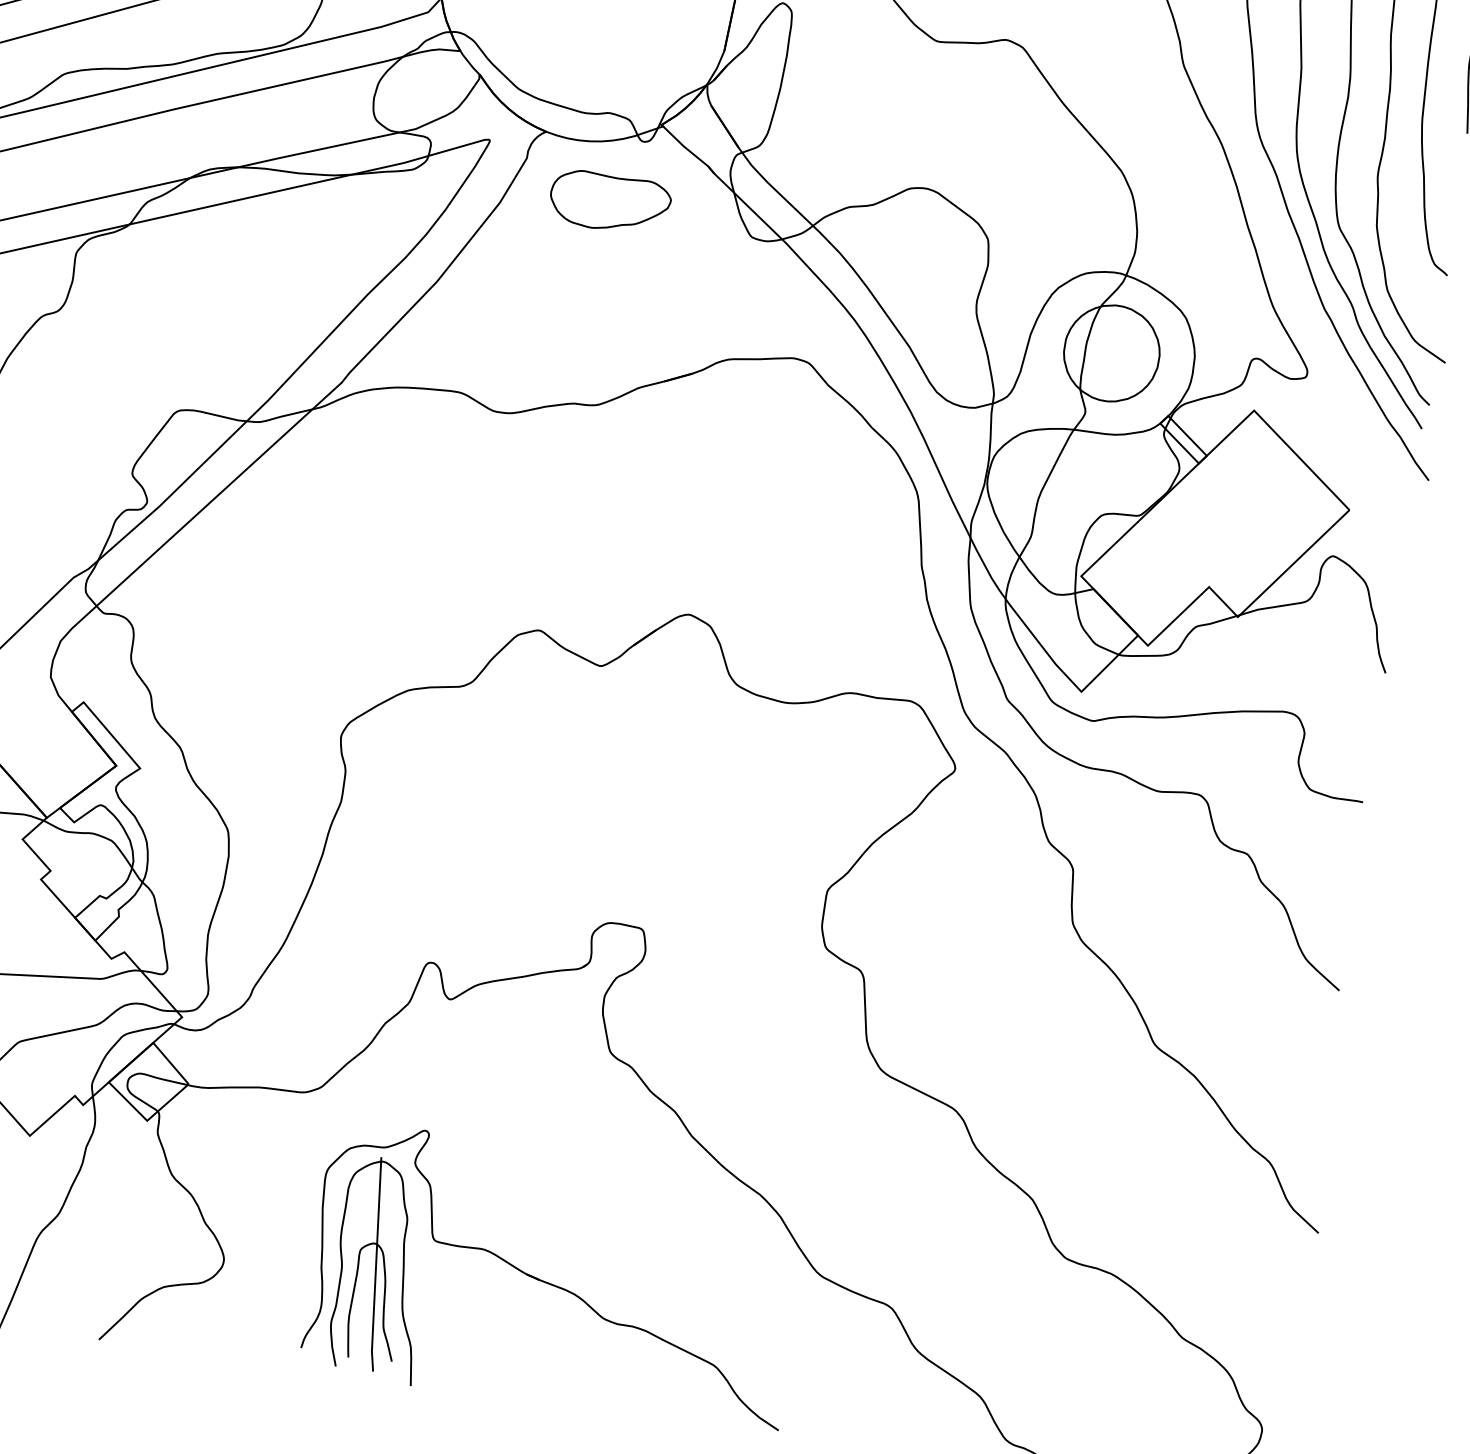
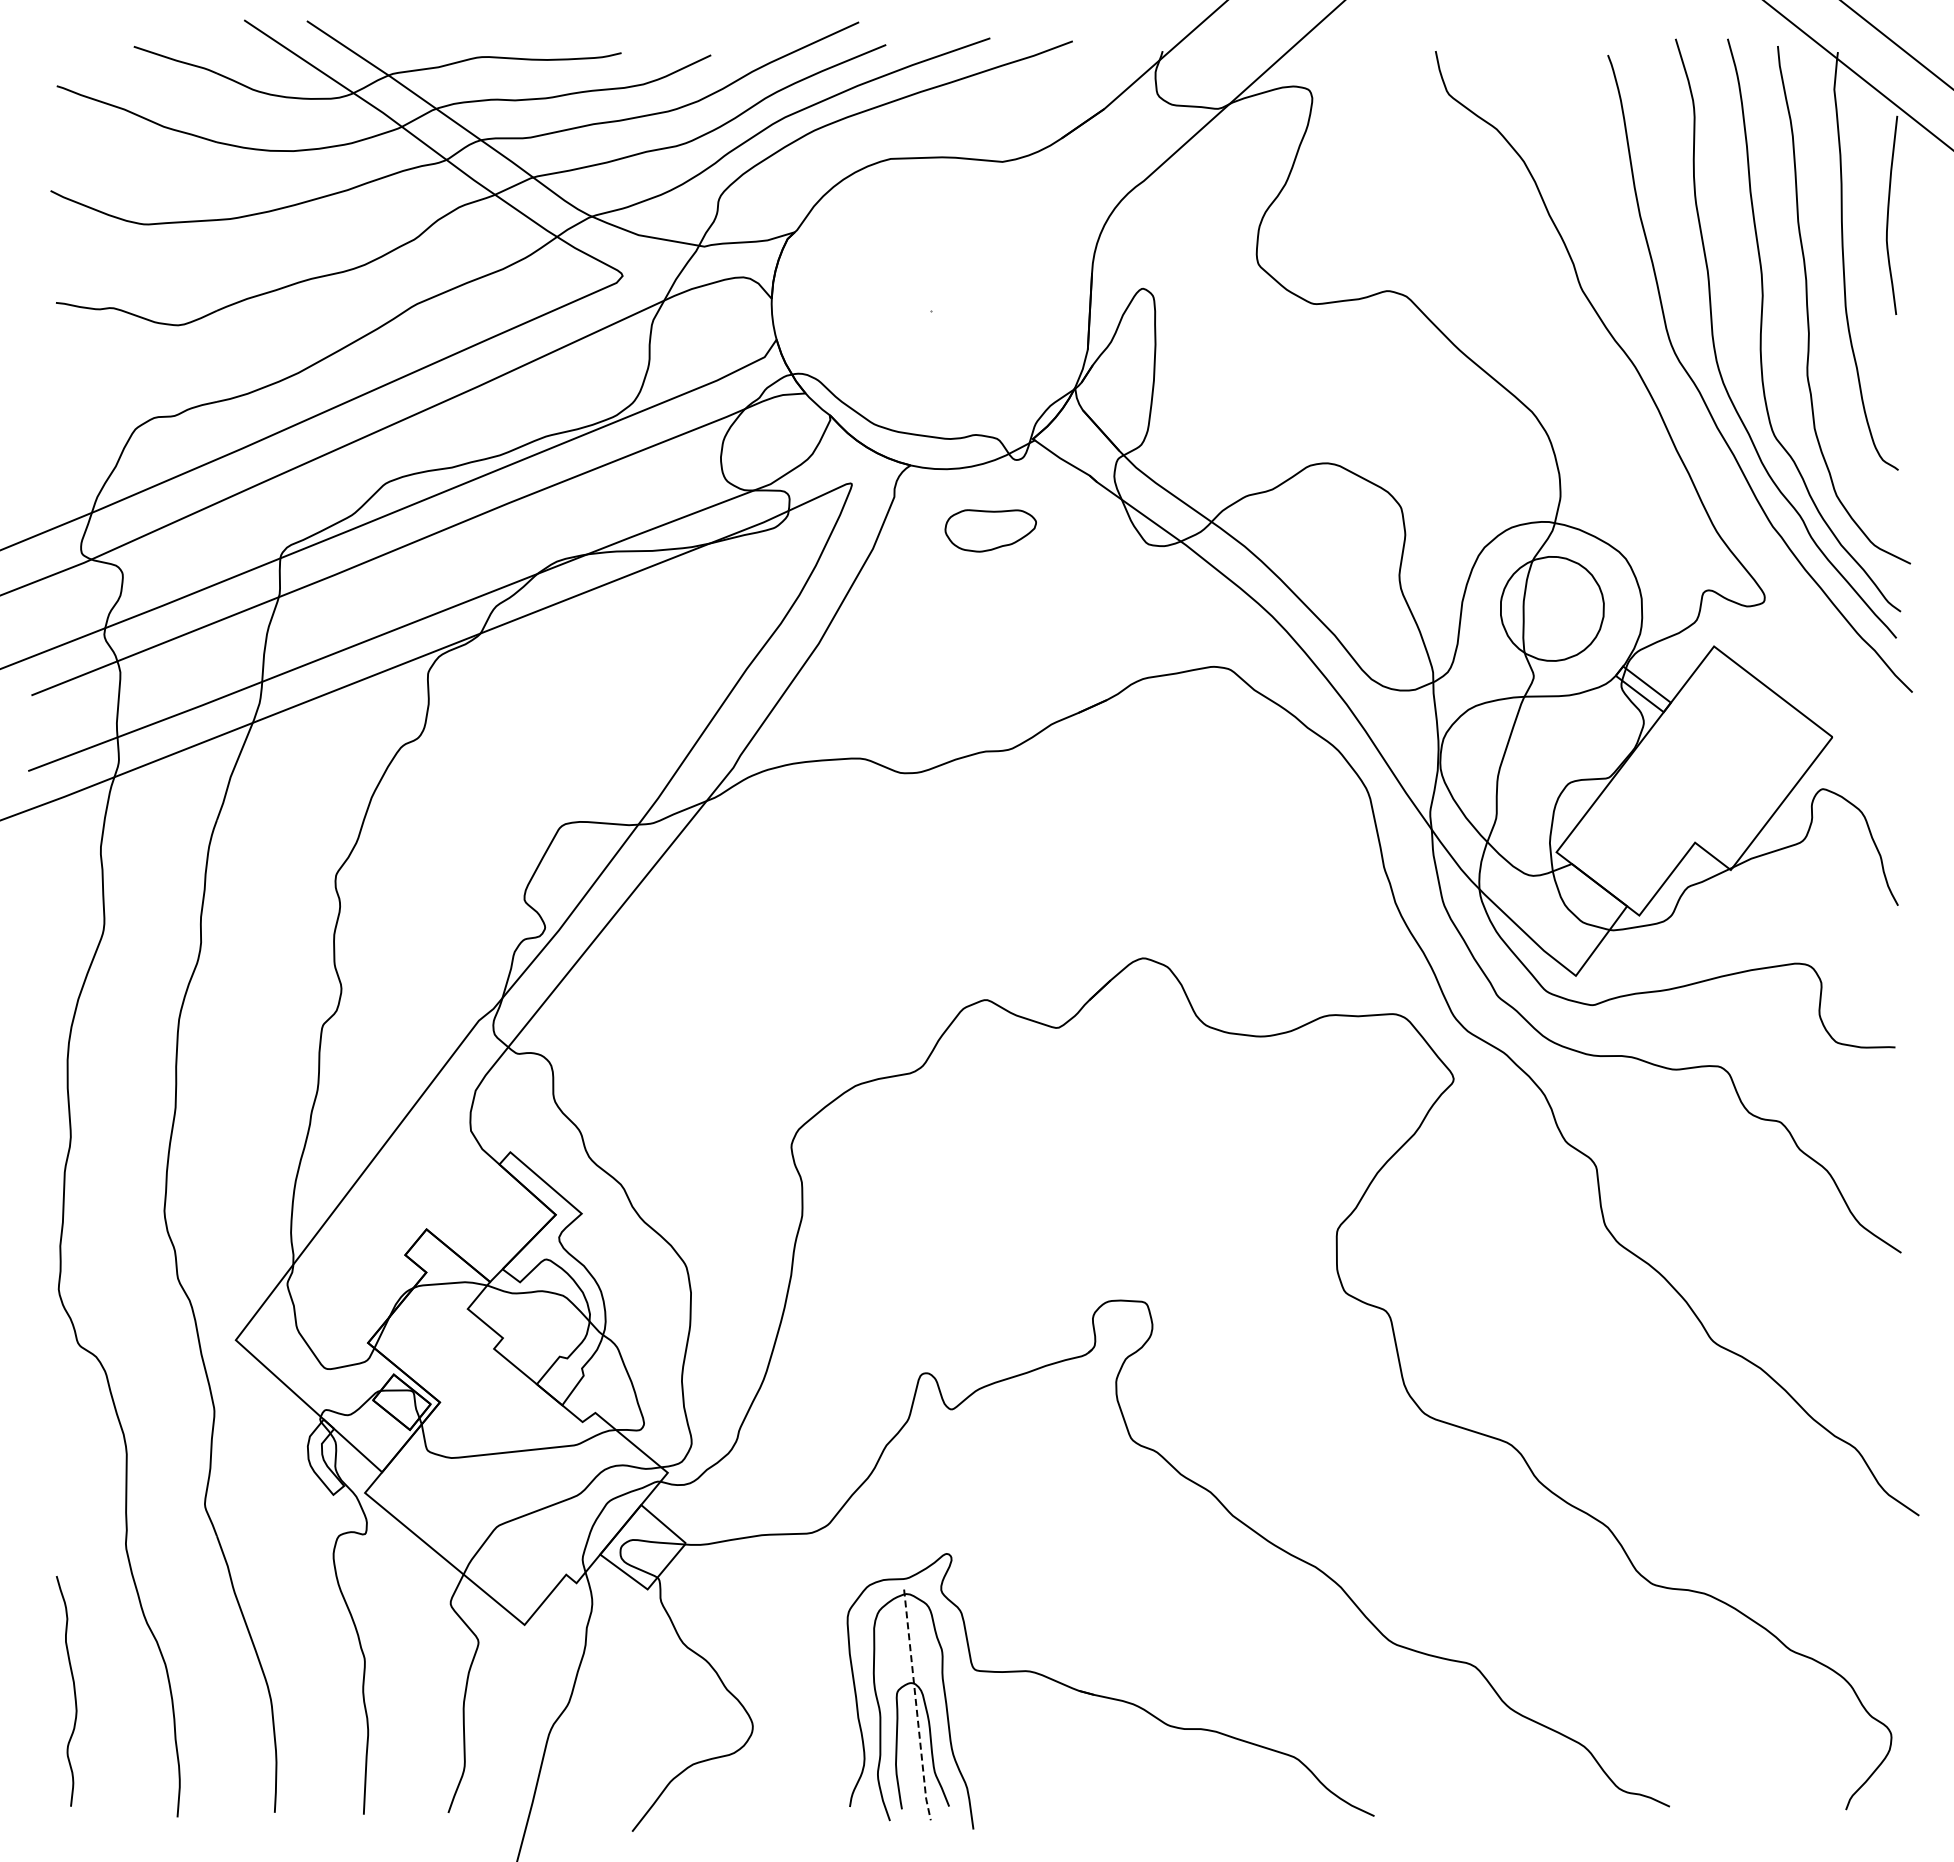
part: (609, 202) -> (990, 530), size x0.7
line: (376, 1264) -> (916, 1705), solid -> dashed

